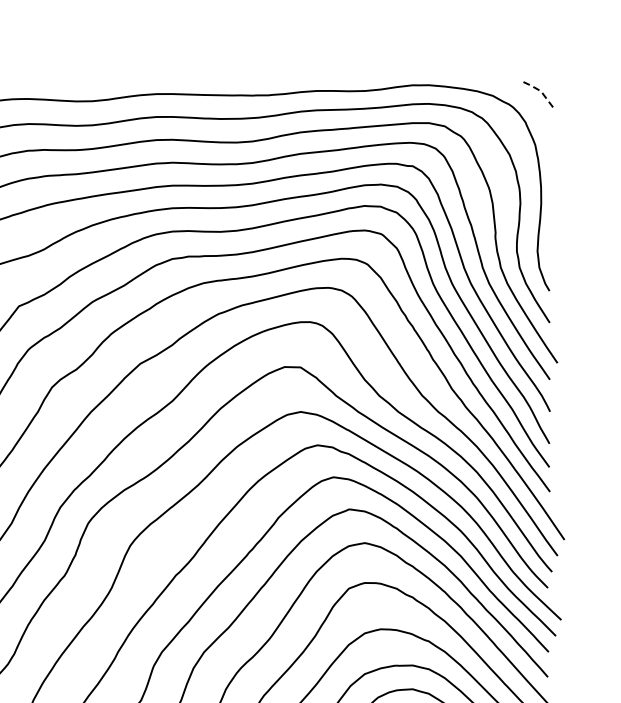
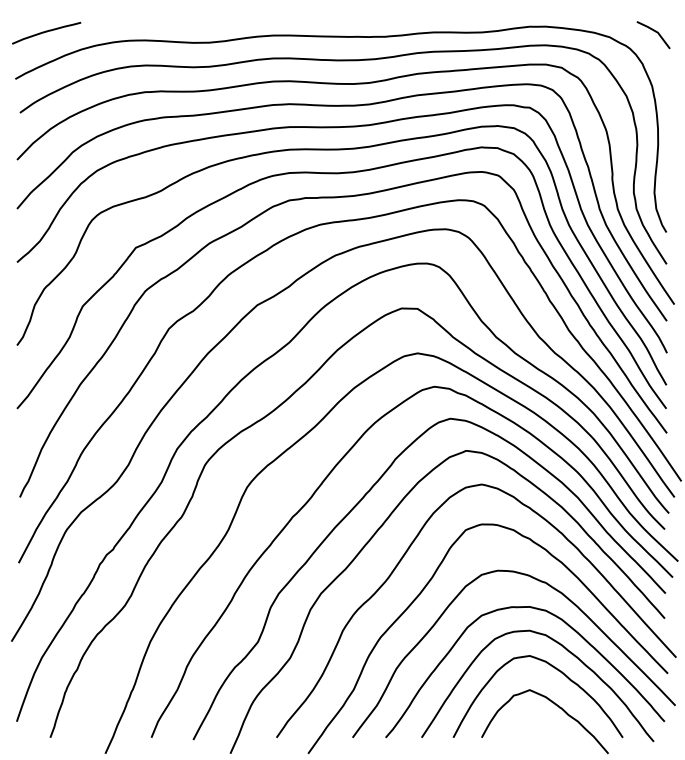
line: (539, 90) -> (656, 31), dashed -> solid

